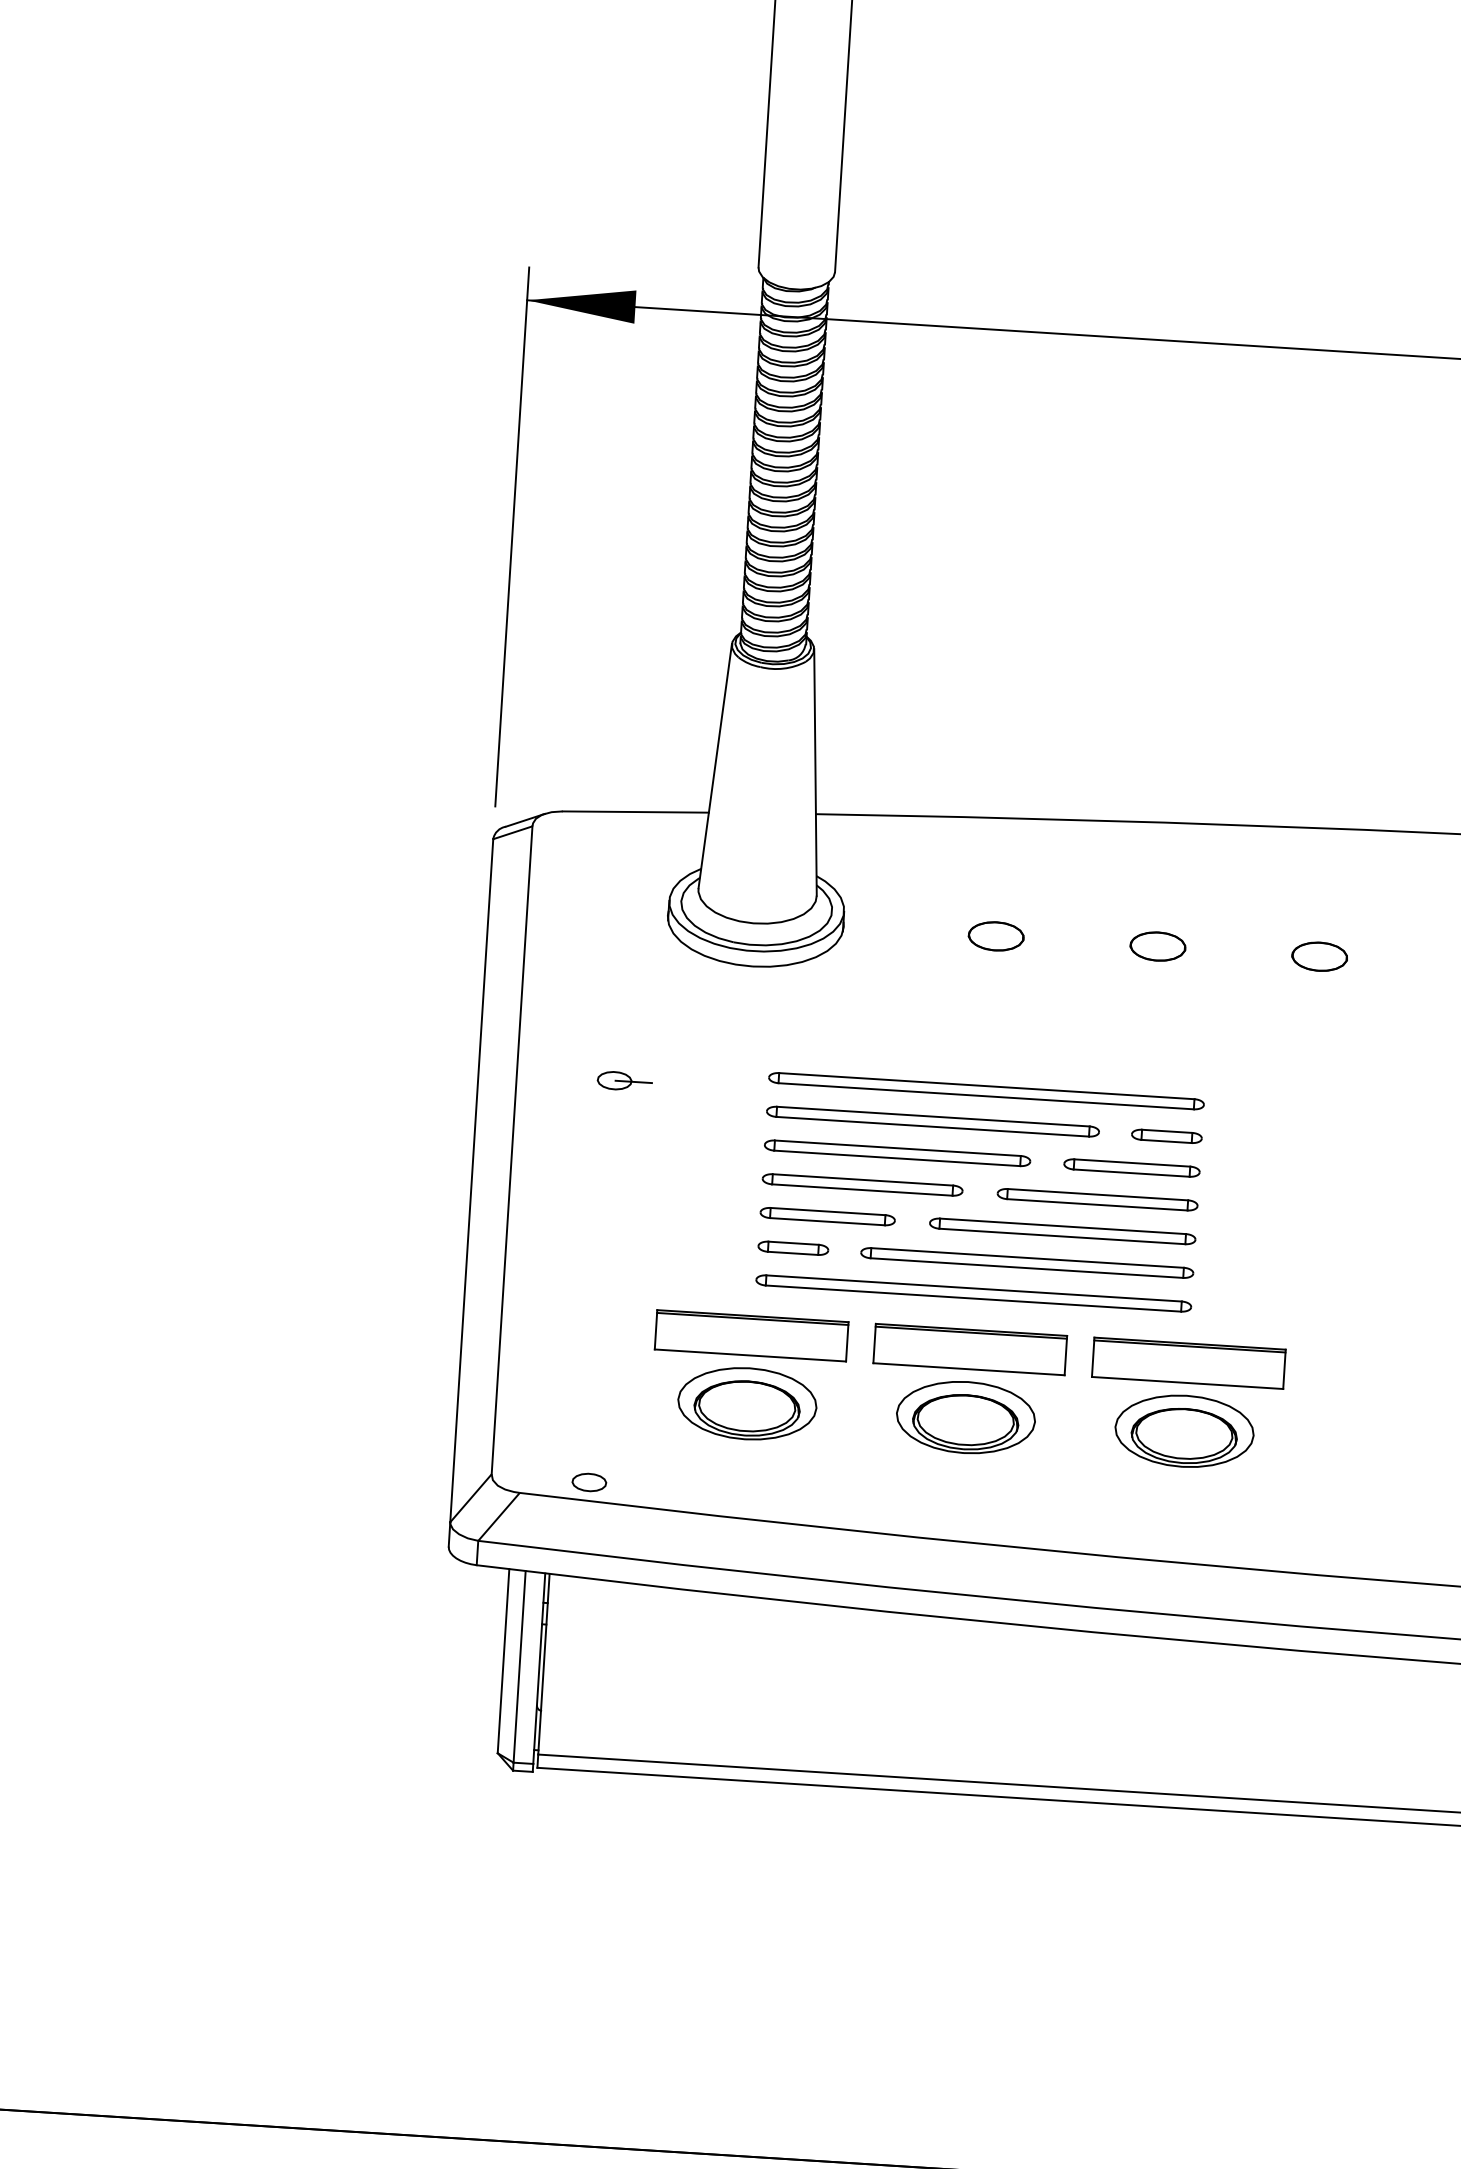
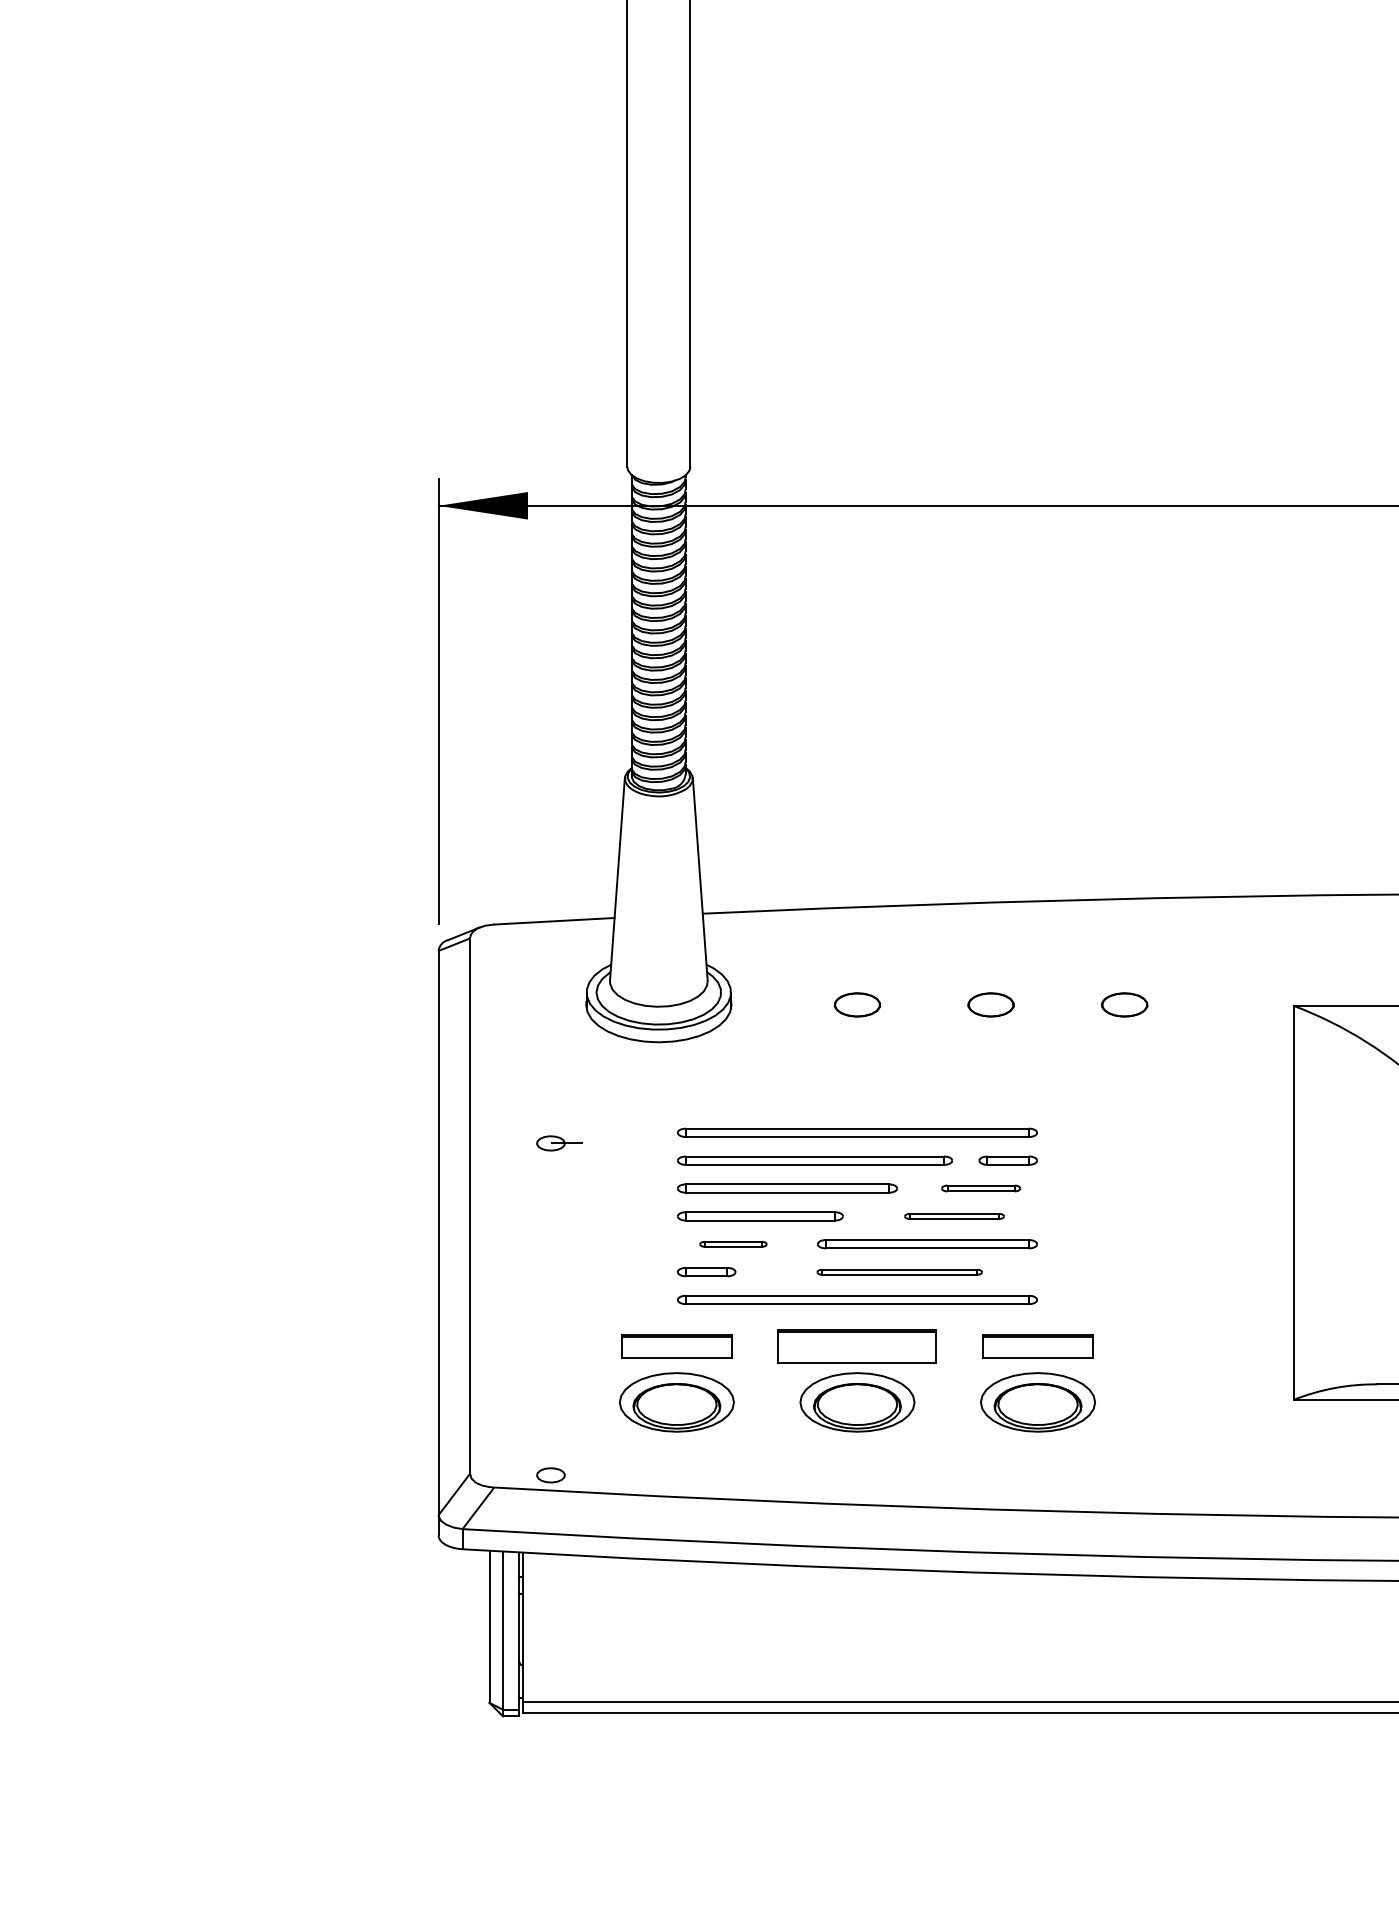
part: (1131, 1167) -> (980, 1188), size x0.7
part: (1097, 1199) -> (954, 1216), size x0.6
part: (827, 1216) -> (733, 1244), size x0.6
part: (1026, 1263) -> (899, 1272), size x0.6
part: (751, 1336) -> (676, 1346), size x0.7
part: (1188, 1363) -> (1037, 1346), size x0.7

